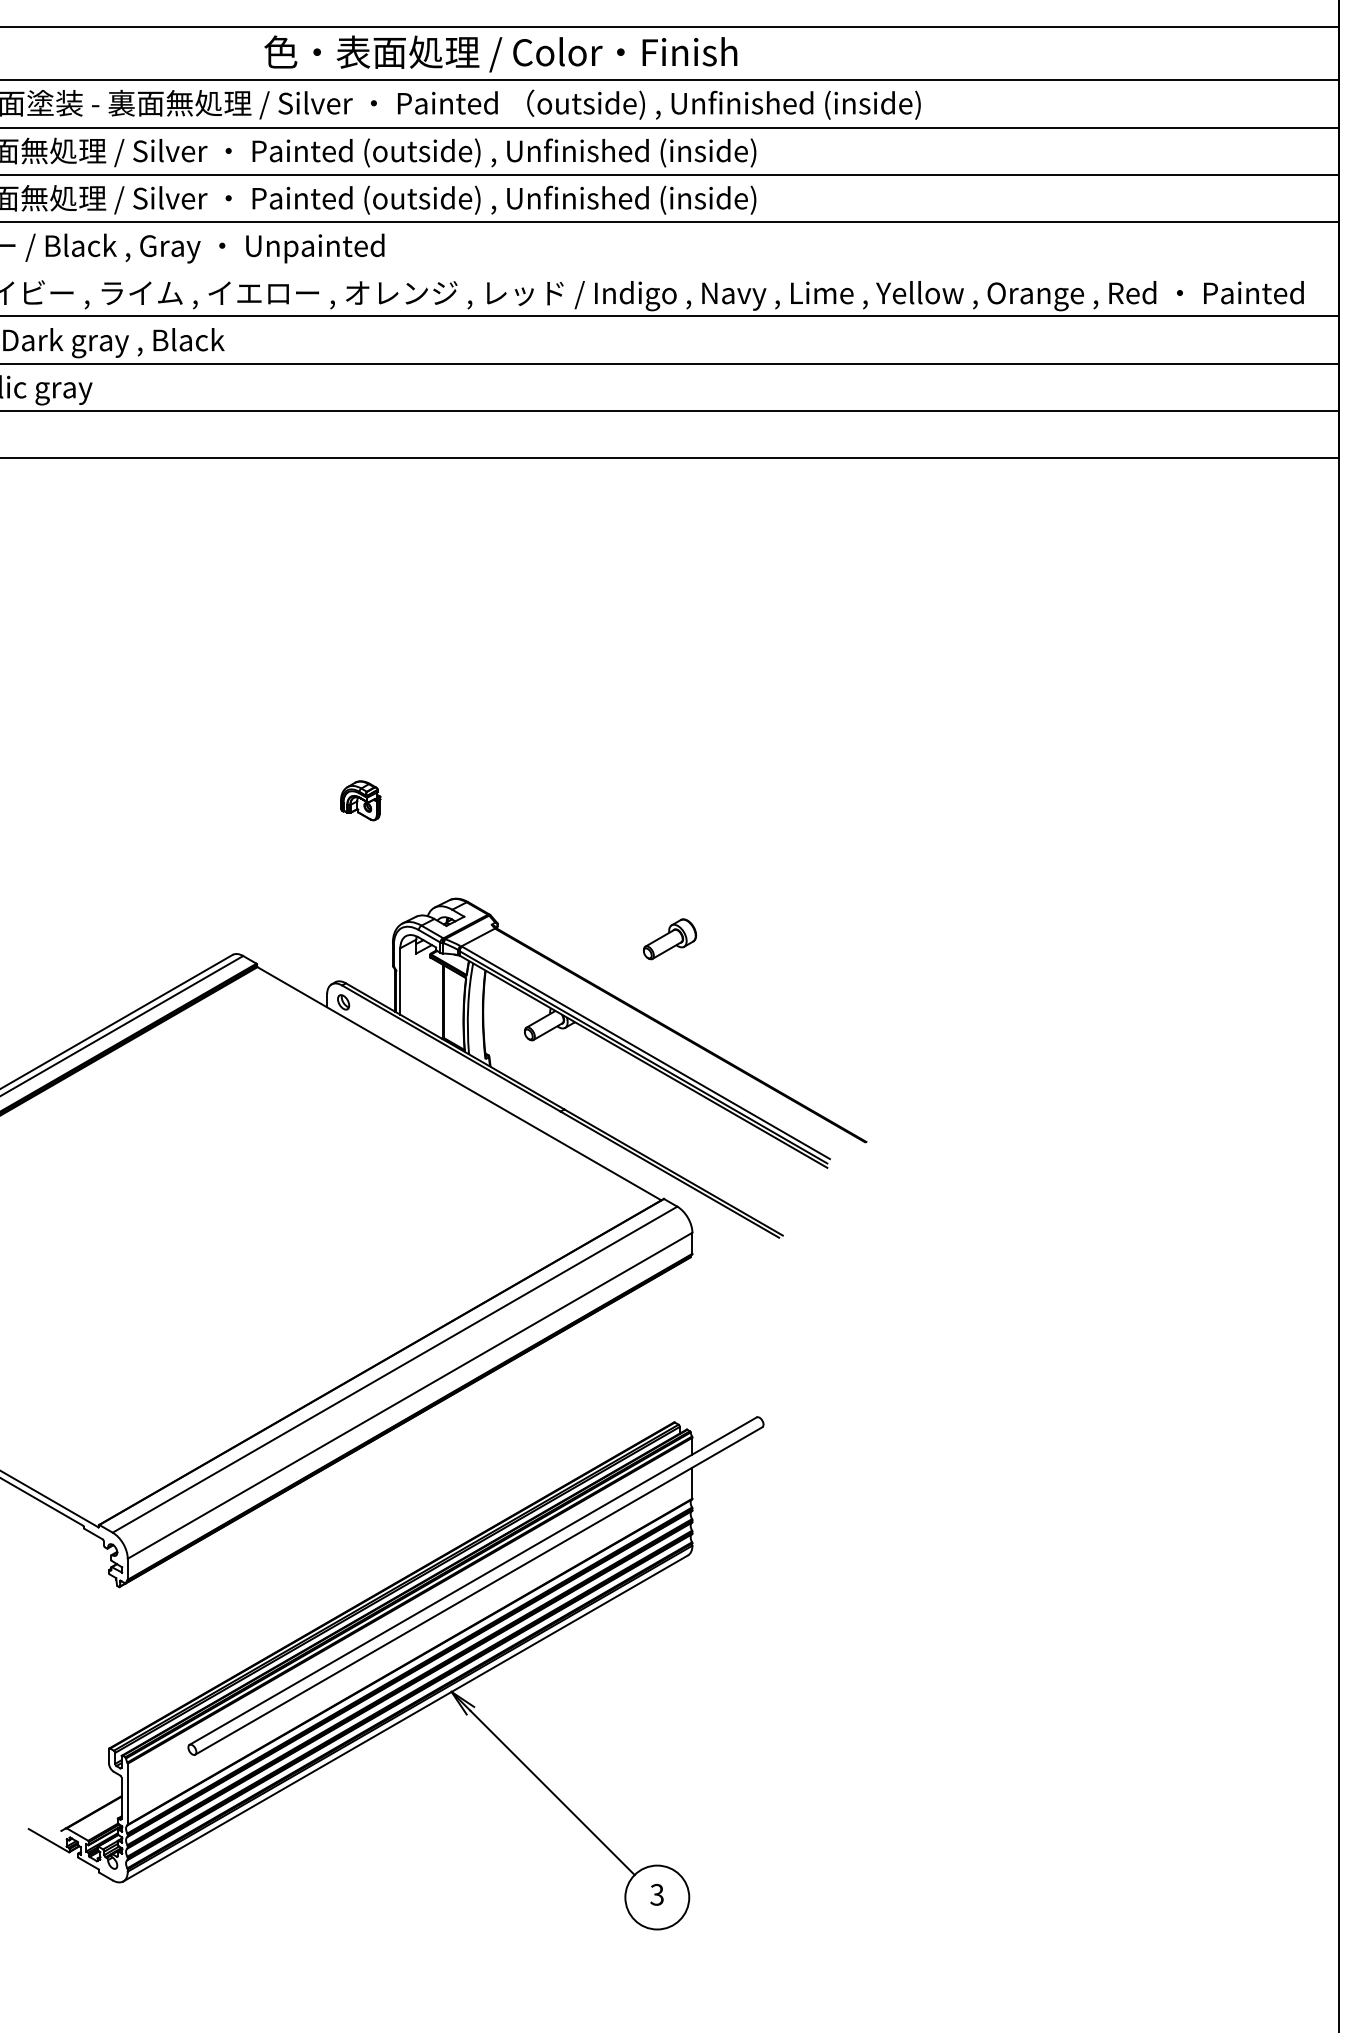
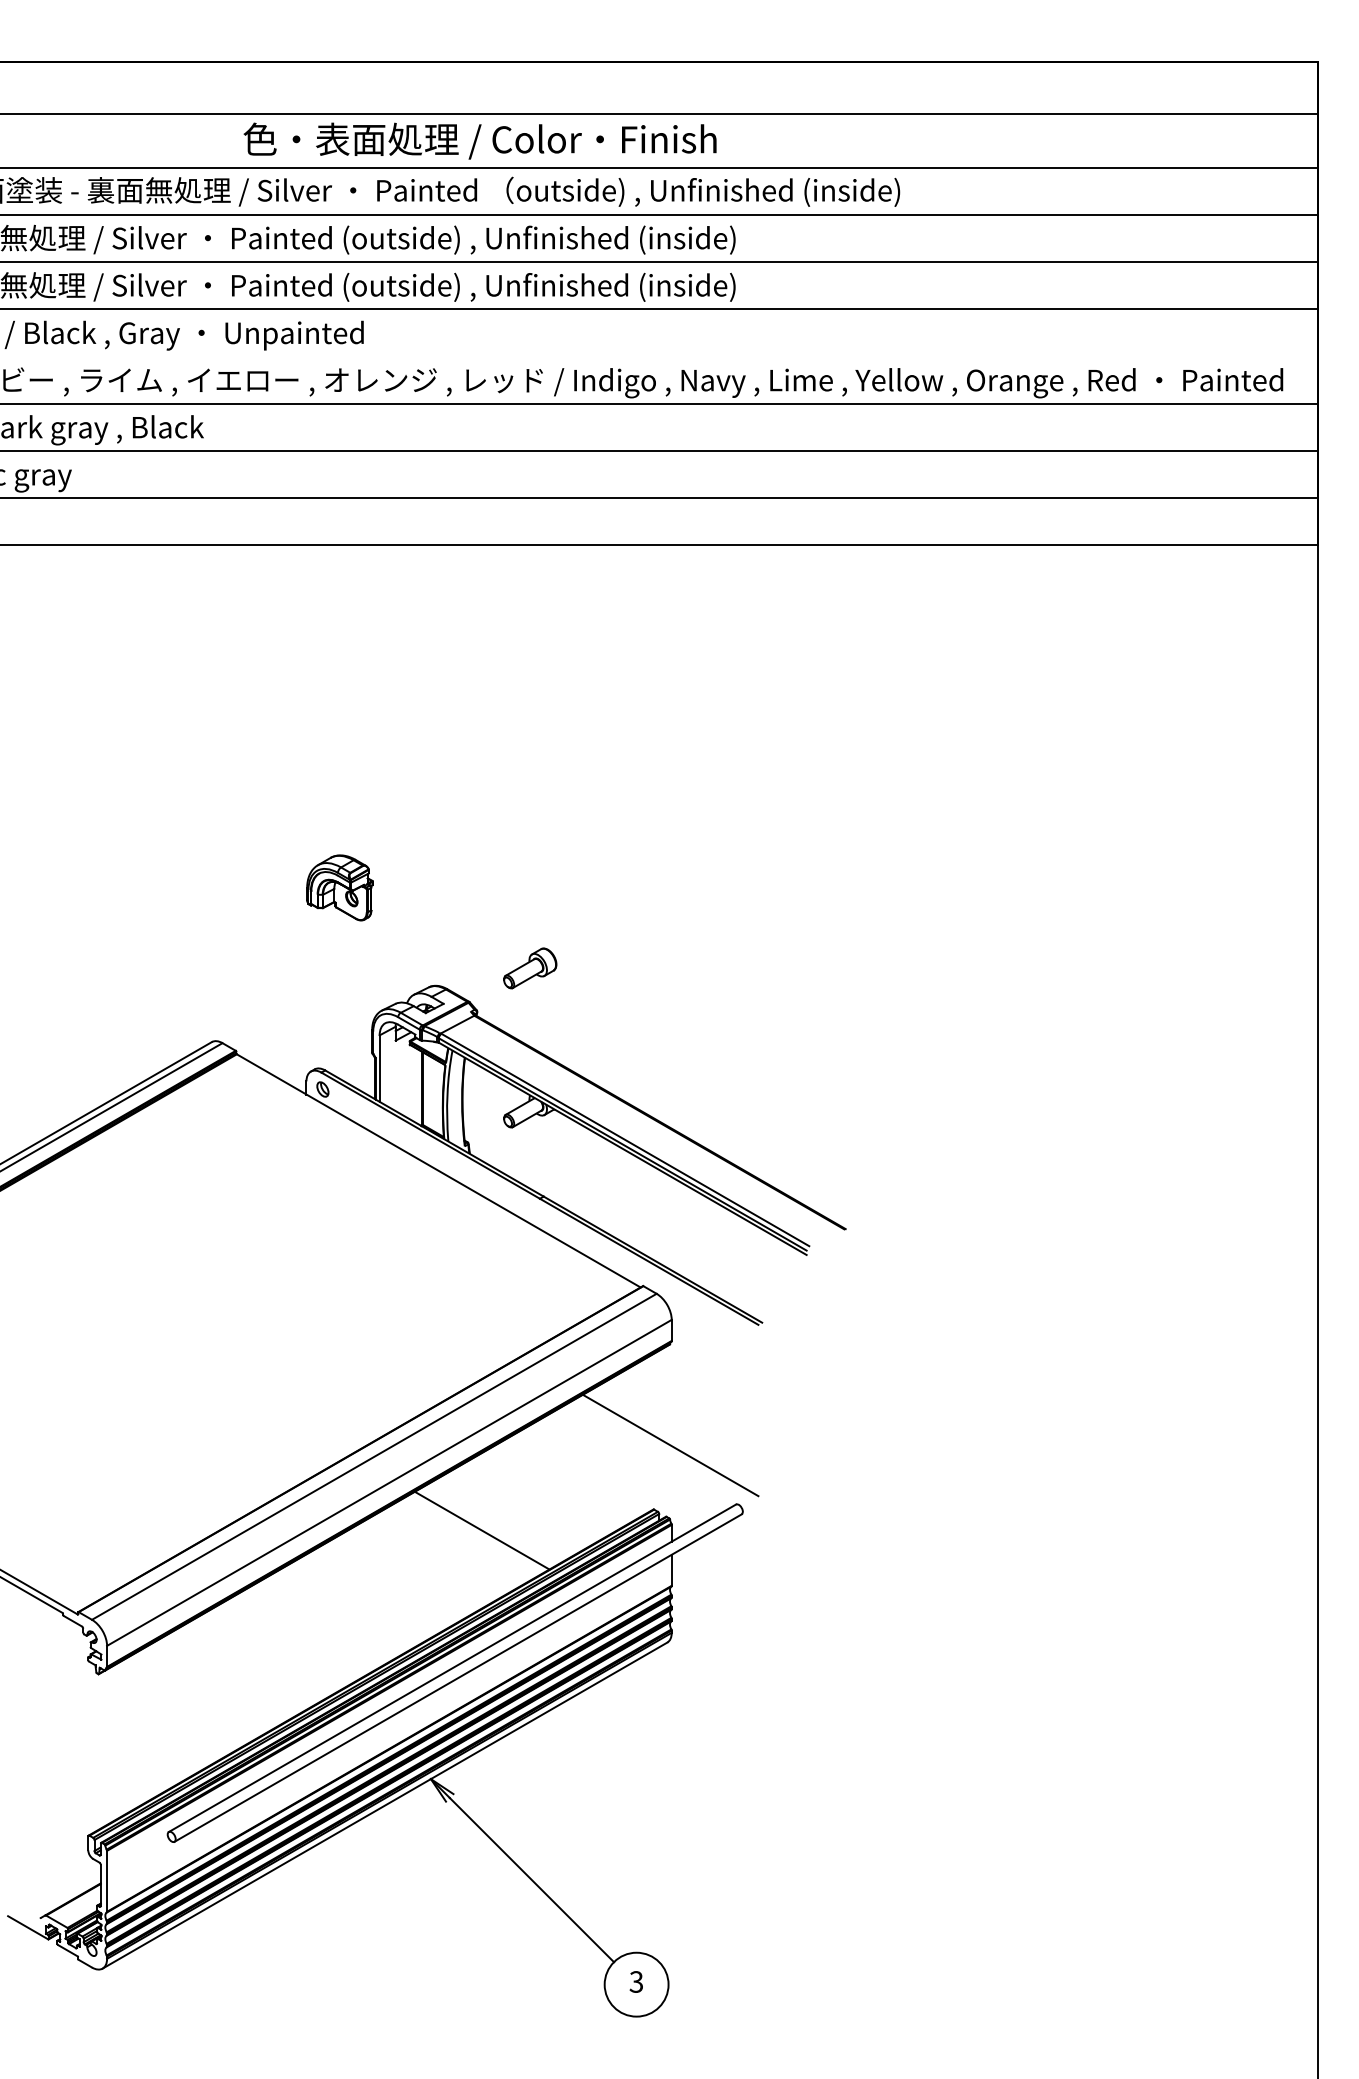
part: (360, 800) -> (339, 887), size x1.67
part: (670, 939) -> (530, 968), moved
line: (691, 1358) -> (670, 1445), added
line: (502, 1443) -> (481, 1530), added

